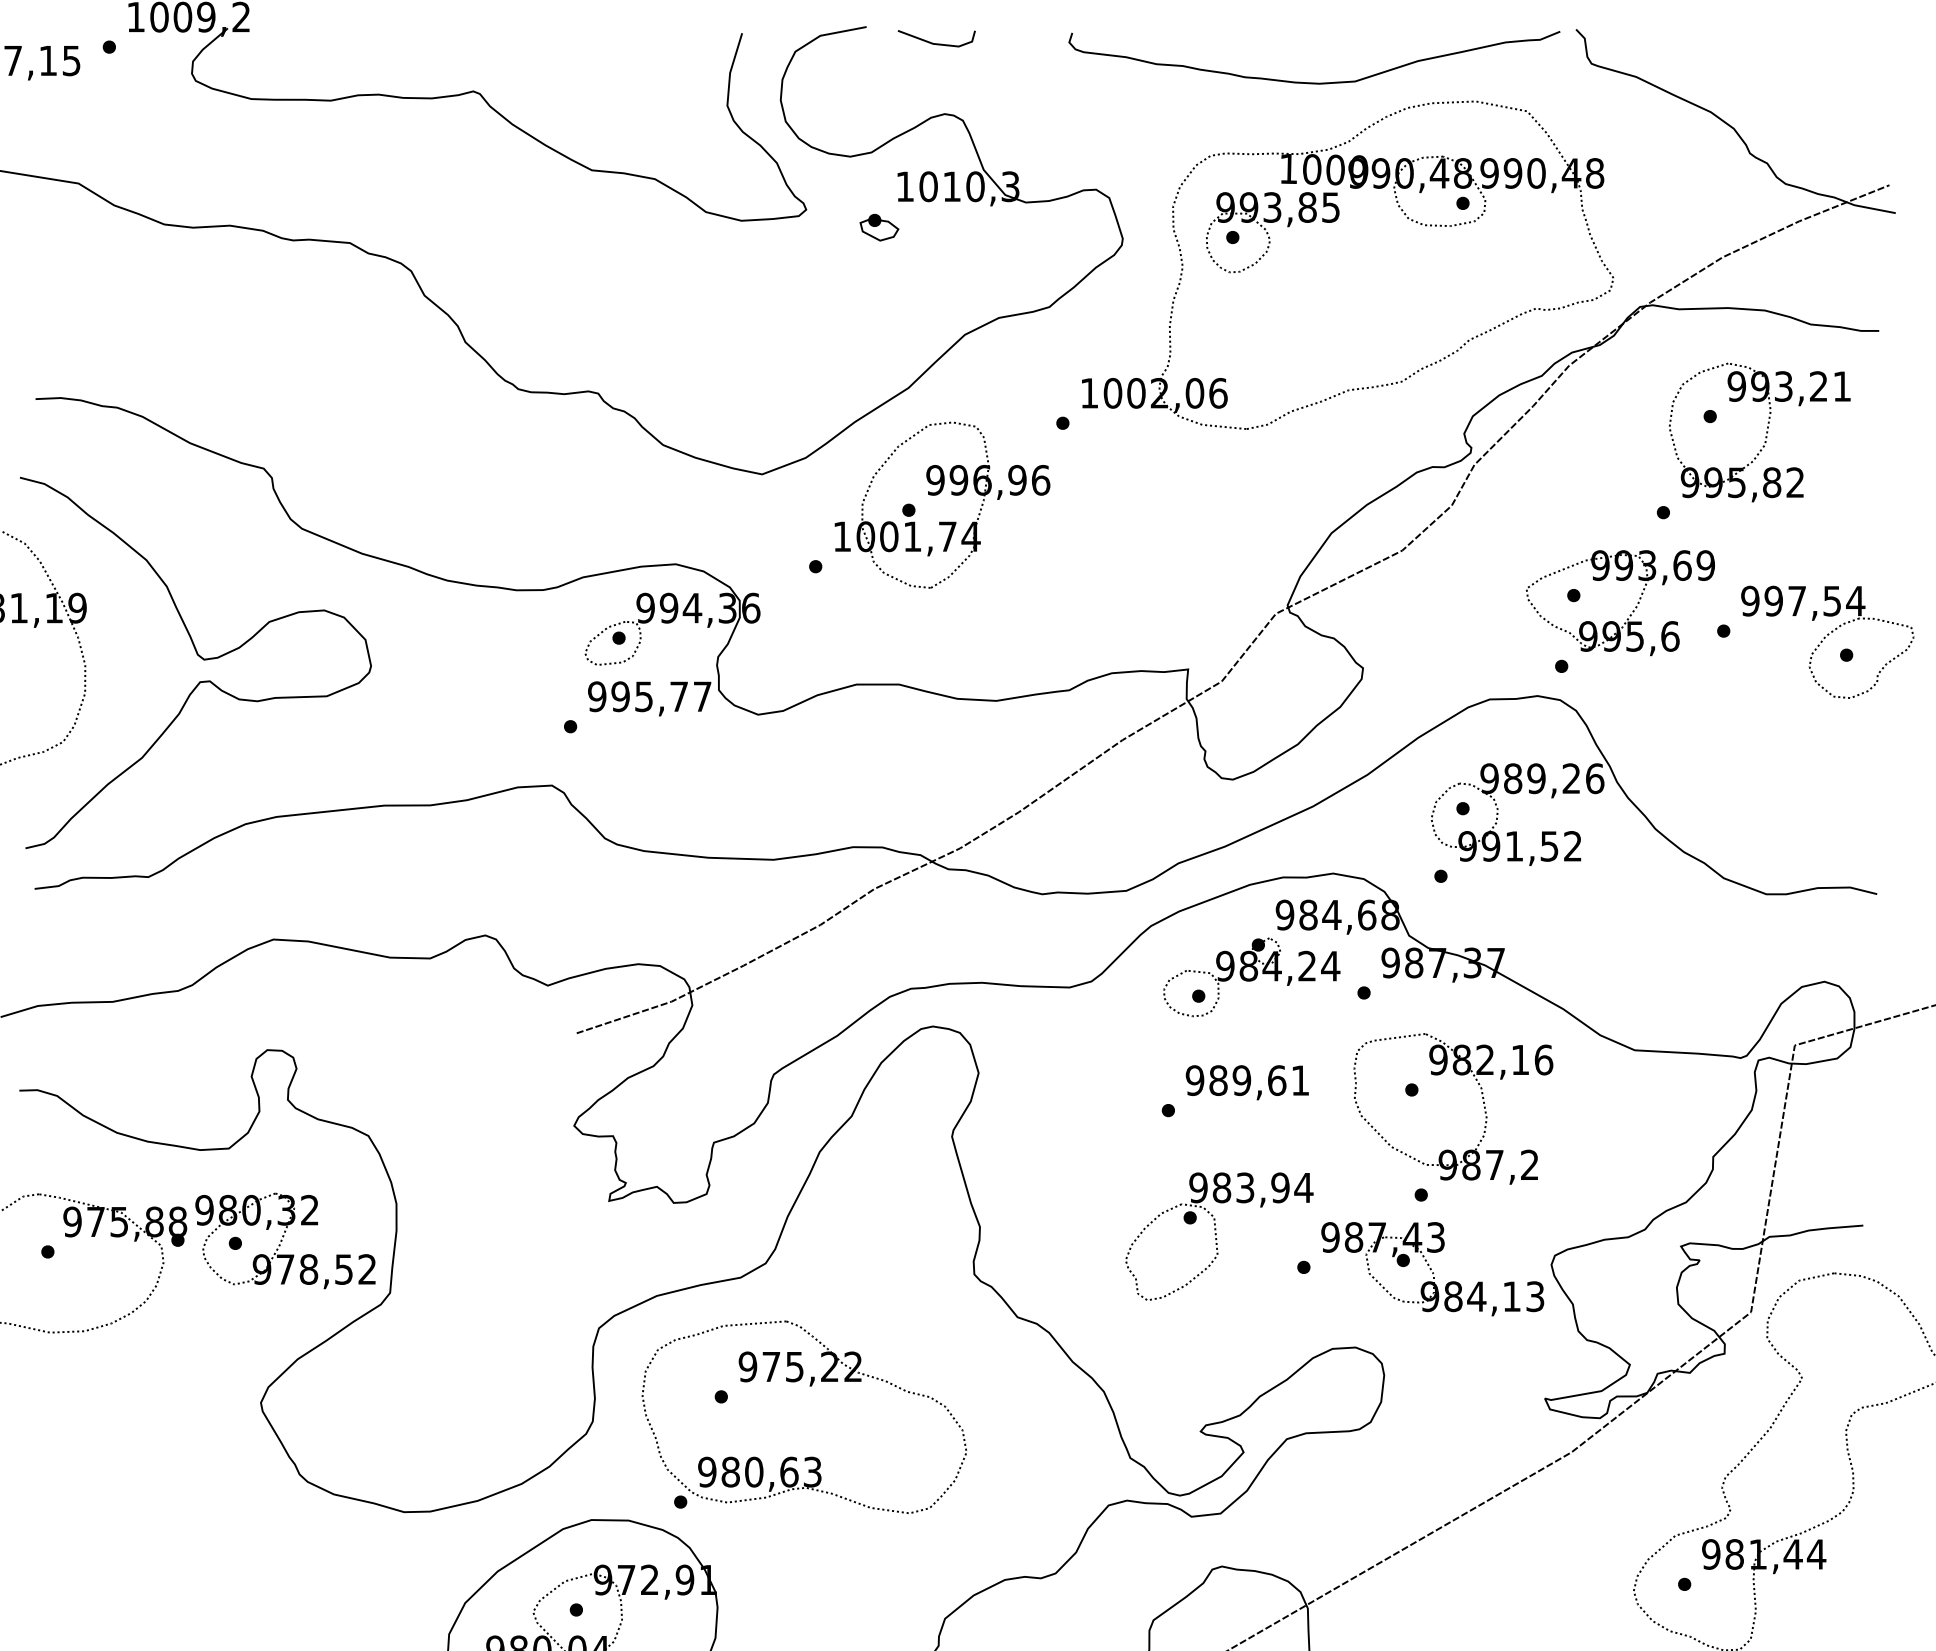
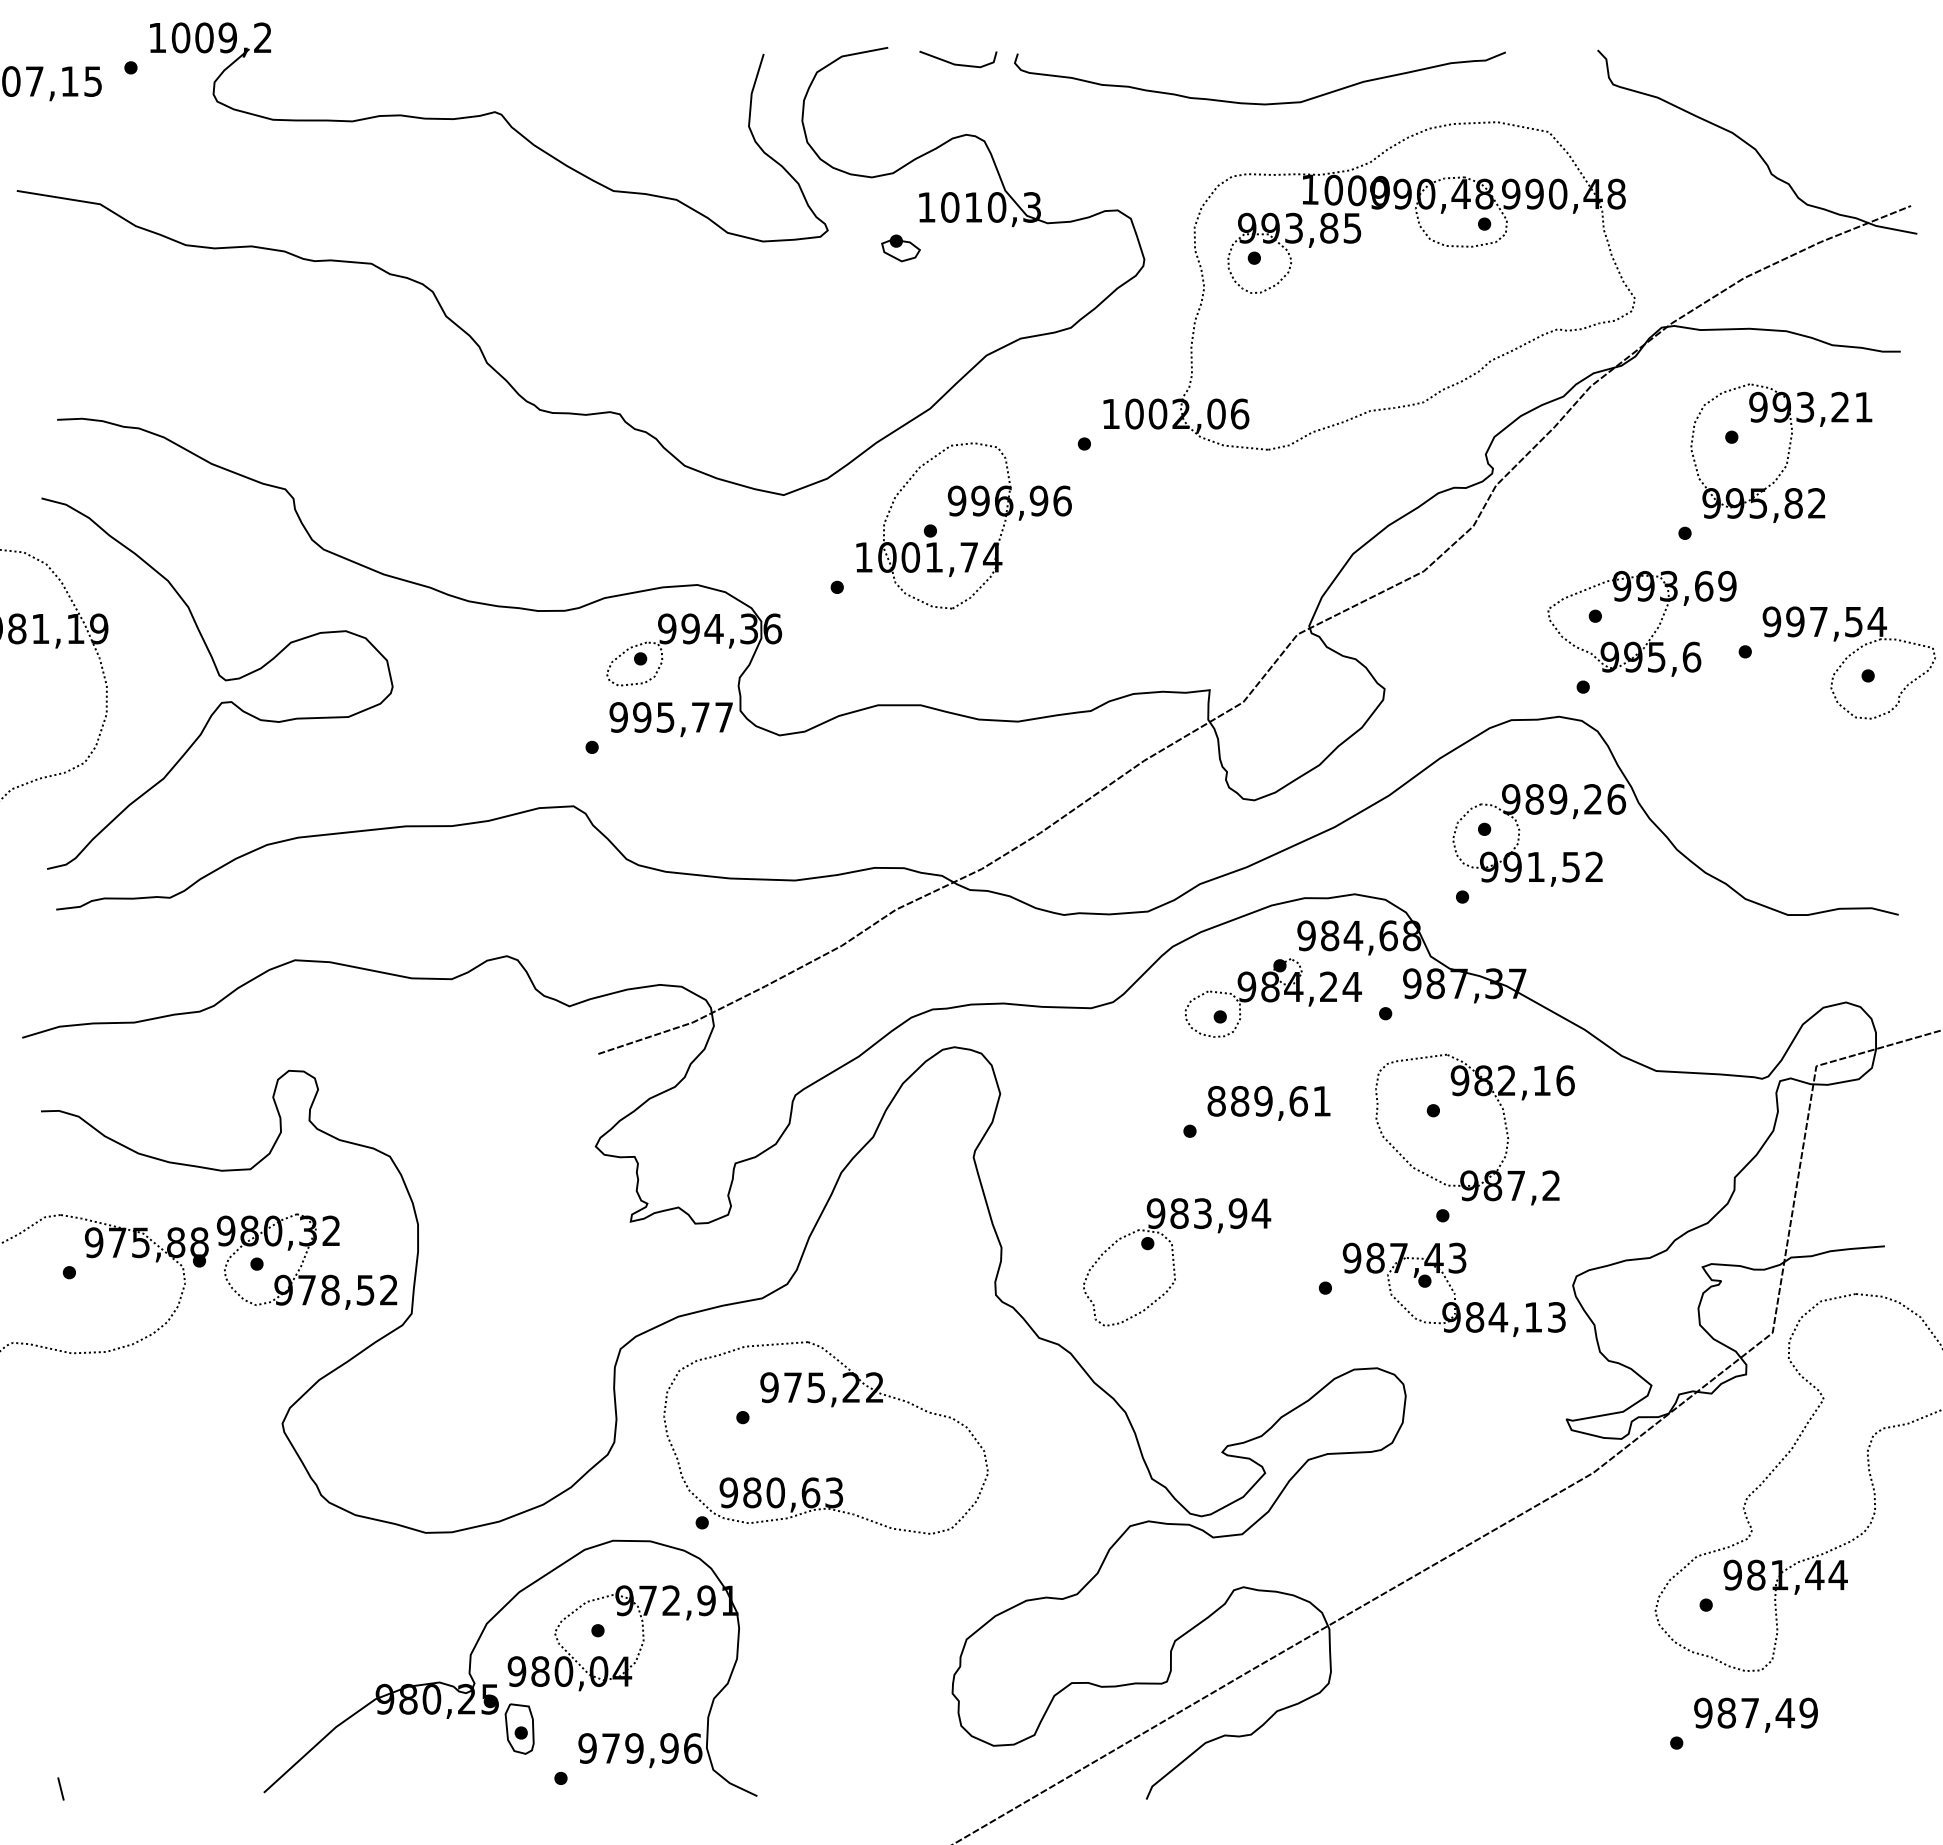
curve: (1313, 82) -> (1259, 103), moved
text: (1194, 1080) -> (1216, 1101), 989,61 -> 889,61
part: (1219, 1236) -> (1177, 1262), moved

